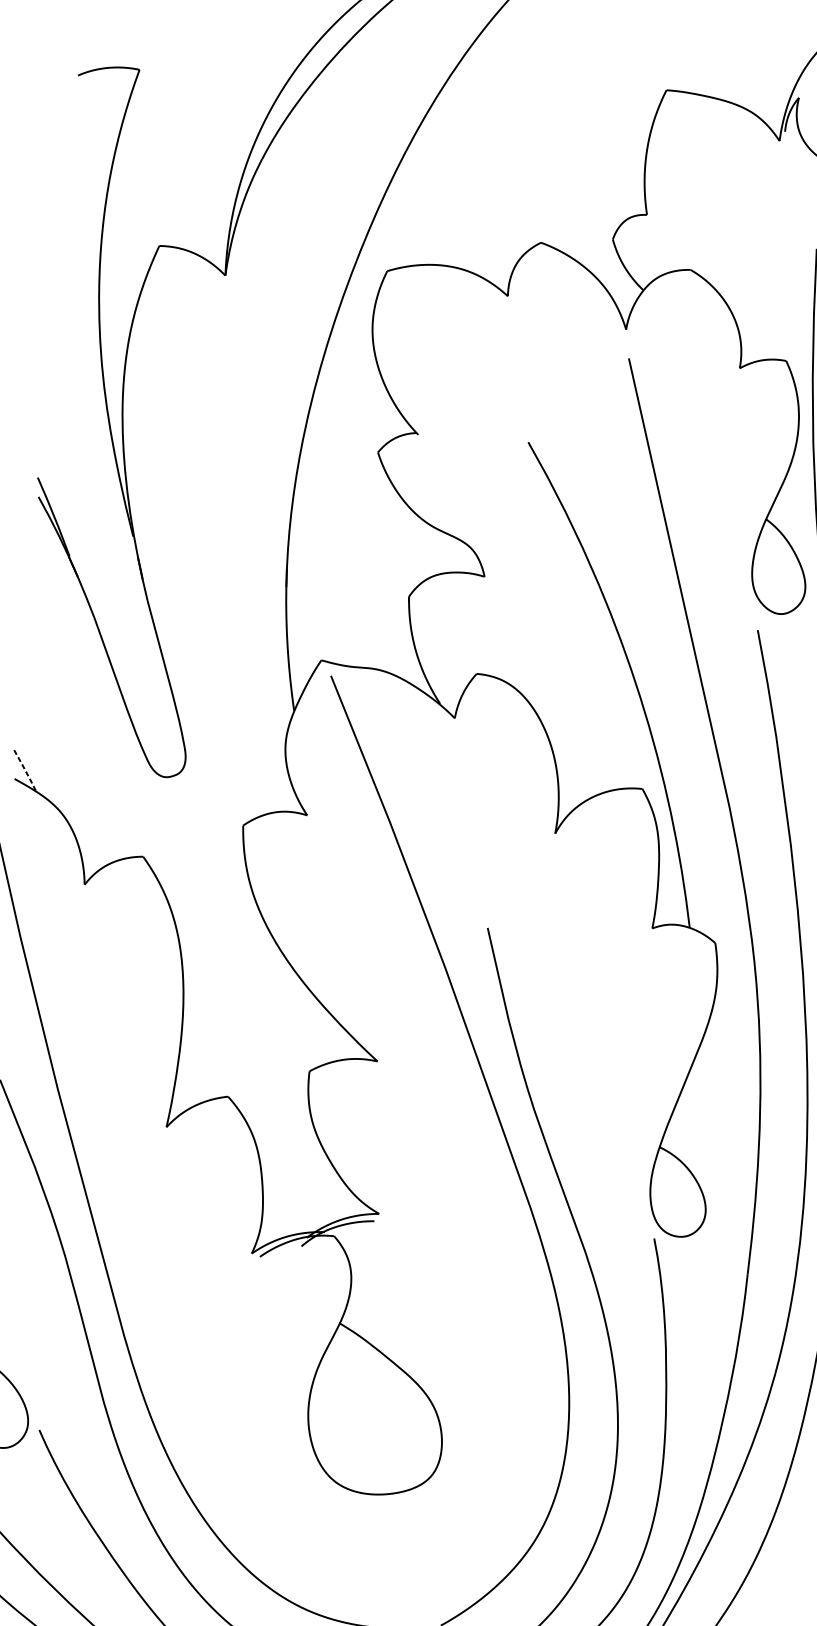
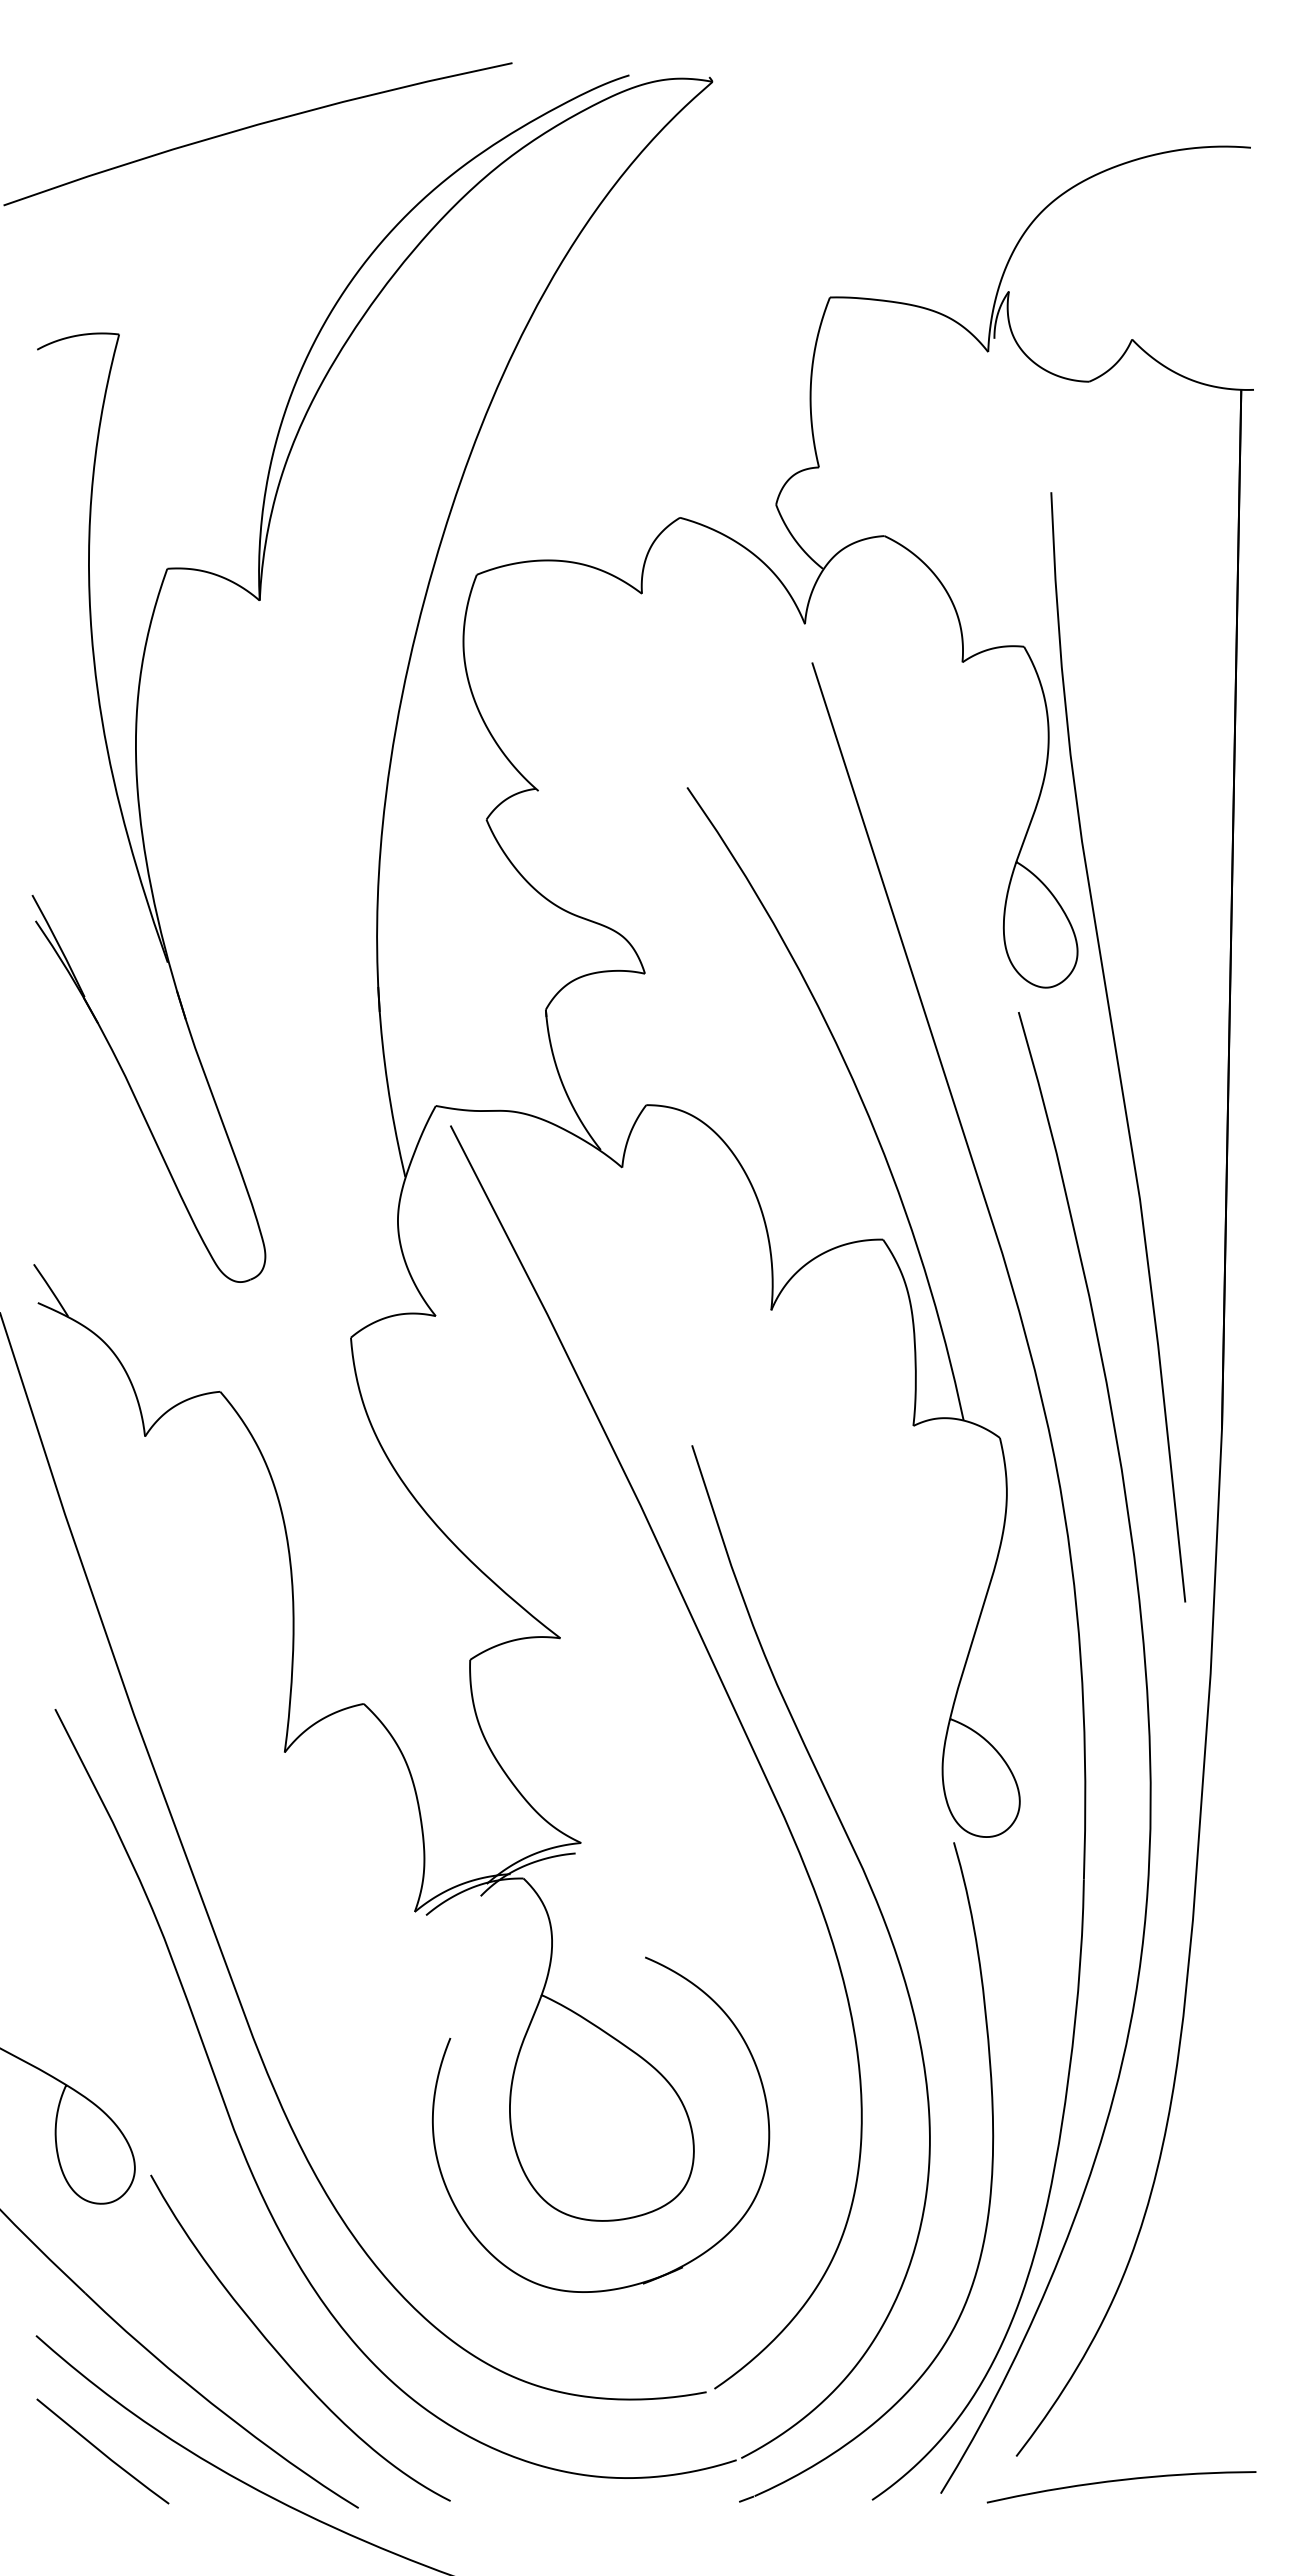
line: (25, 770) -> (51, 1290), dashed -> solid
part: (418, 1534) -> (673, 2269), added

